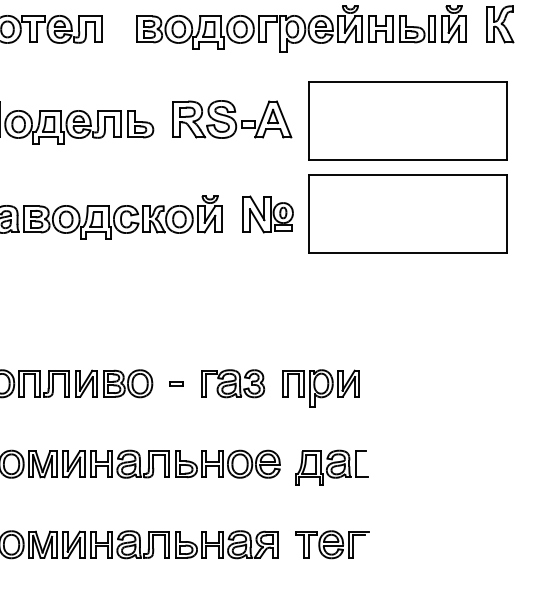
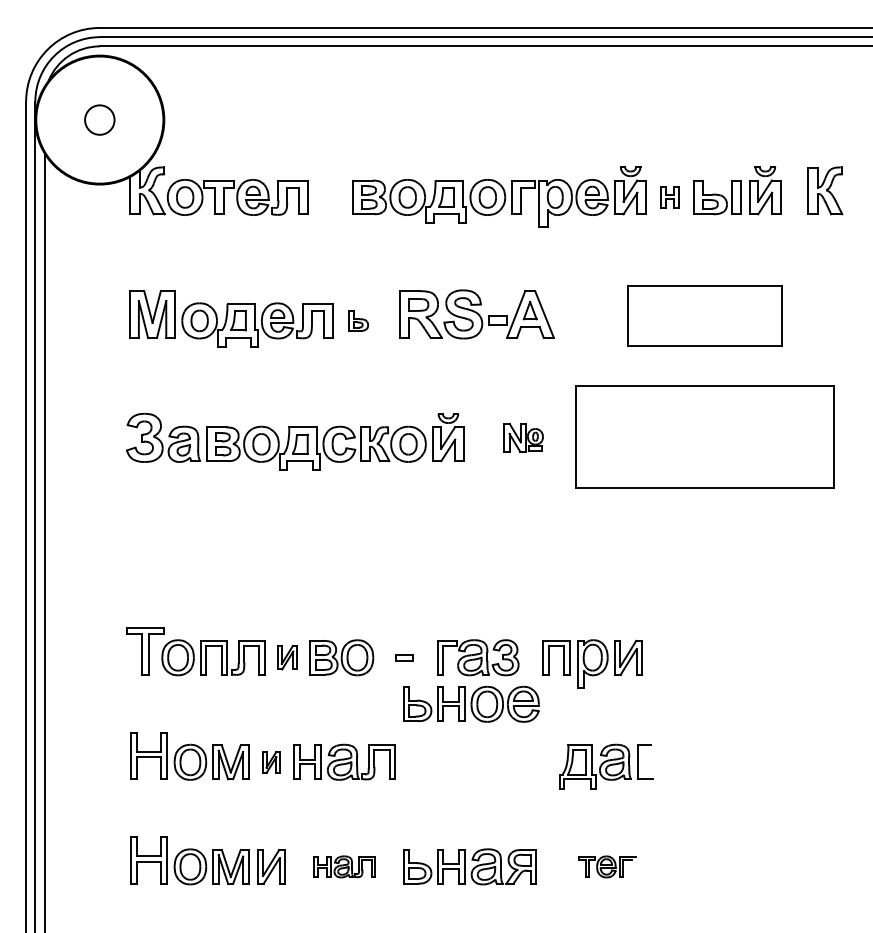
part: (380, 29) -> (669, 197), size x0.6
part: (407, 120) -> (704, 315), size x0.6
part: (140, 124) -> (358, 320), size x0.6
part: (267, 214) -> (523, 437), size x0.6
part: (86, 383) -> (287, 657), size x0.7
part: (227, 463) -> (471, 703), moved
part: (73, 464) -> (271, 762), size x0.6
part: (130, 544) -> (344, 866), size x0.6
part: (332, 544) -> (607, 866), size x0.6

